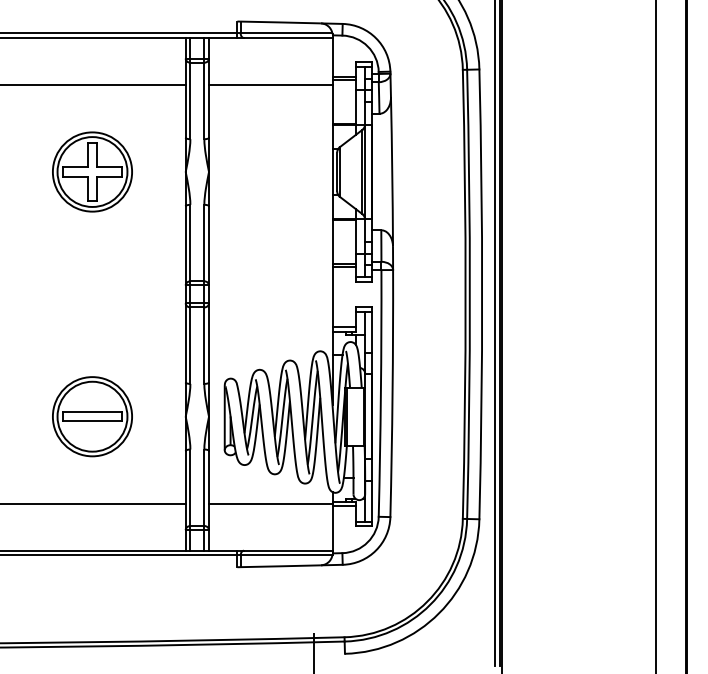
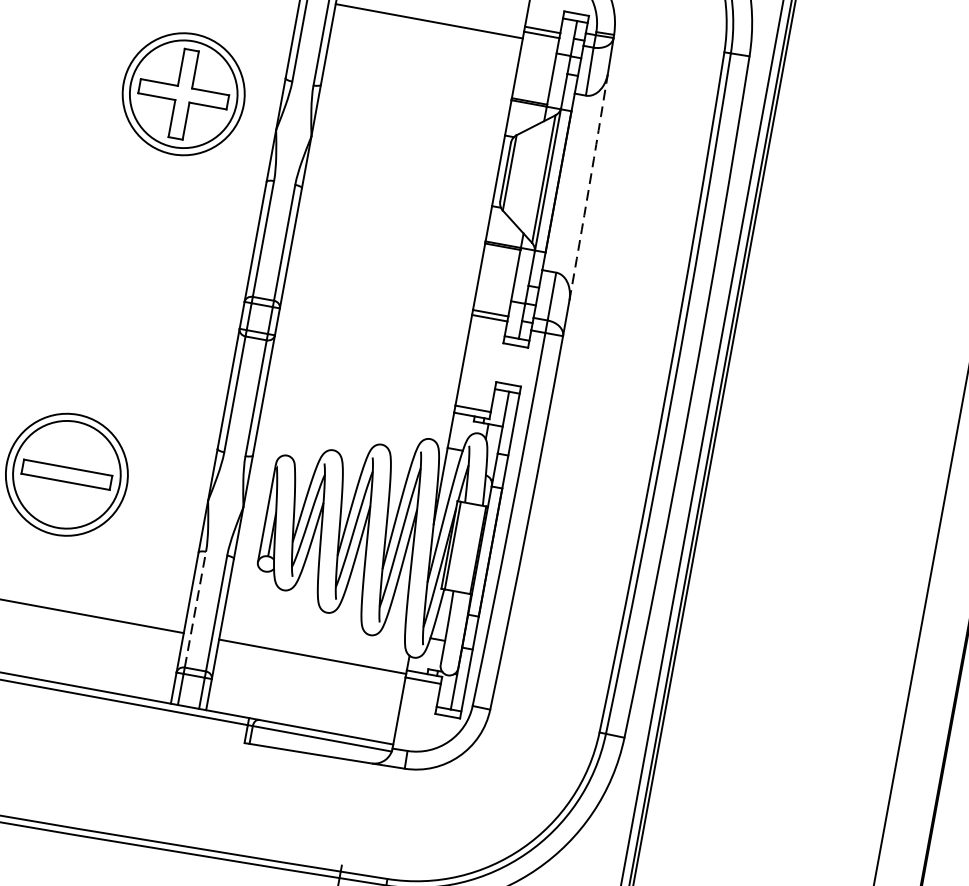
part: (92, 171) -> (183, 93), moved
arc: (392, 171) -> (589, 186), solid -> dashed
line: (190, 487) -> (195, 609), solid -> dashed

